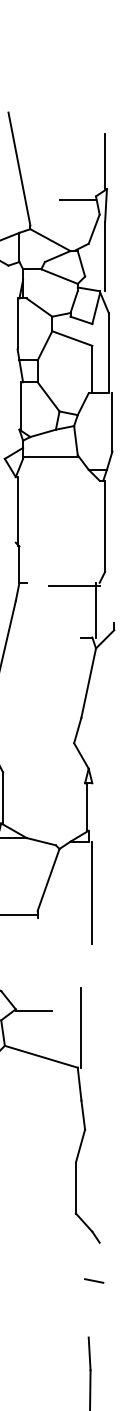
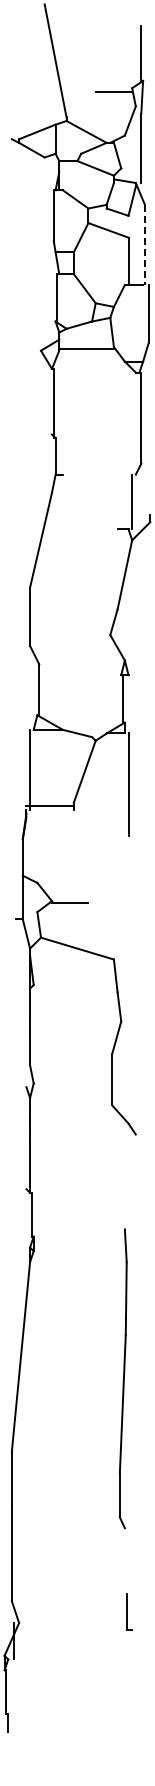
line: (108, 353) -> (144, 245), solid -> dashed
line: (73, 586) -> (109, 478), removed
line: (81, 1027) -> (117, 919), removed
line: (94, 1280) -> (130, 1172), removed

